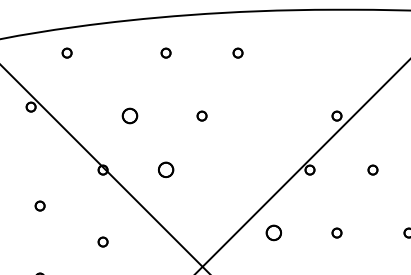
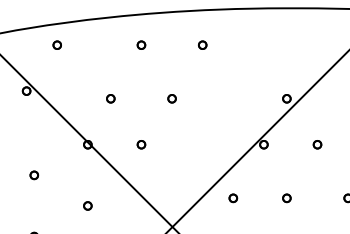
part: (129, 115) -> (110, 98), size x0.62
part: (166, 169) -> (141, 144), size x0.62
part: (274, 233) -> (233, 198), size x0.62

